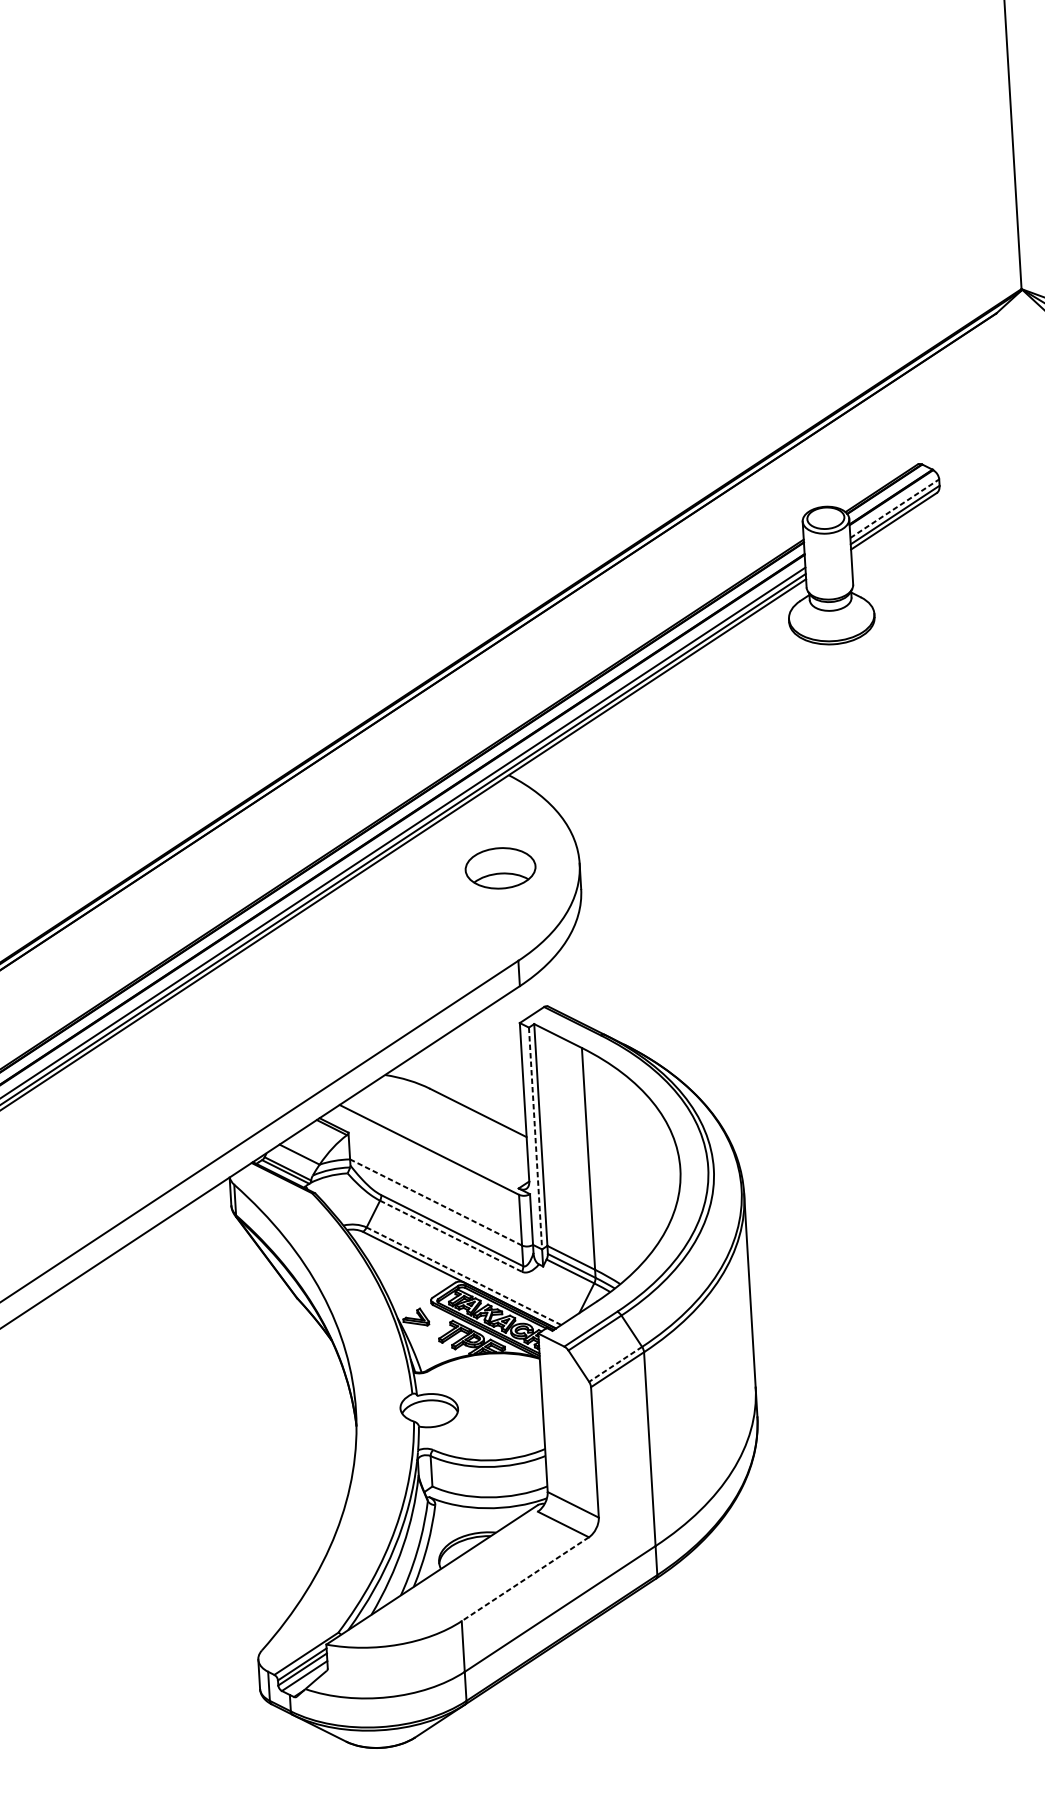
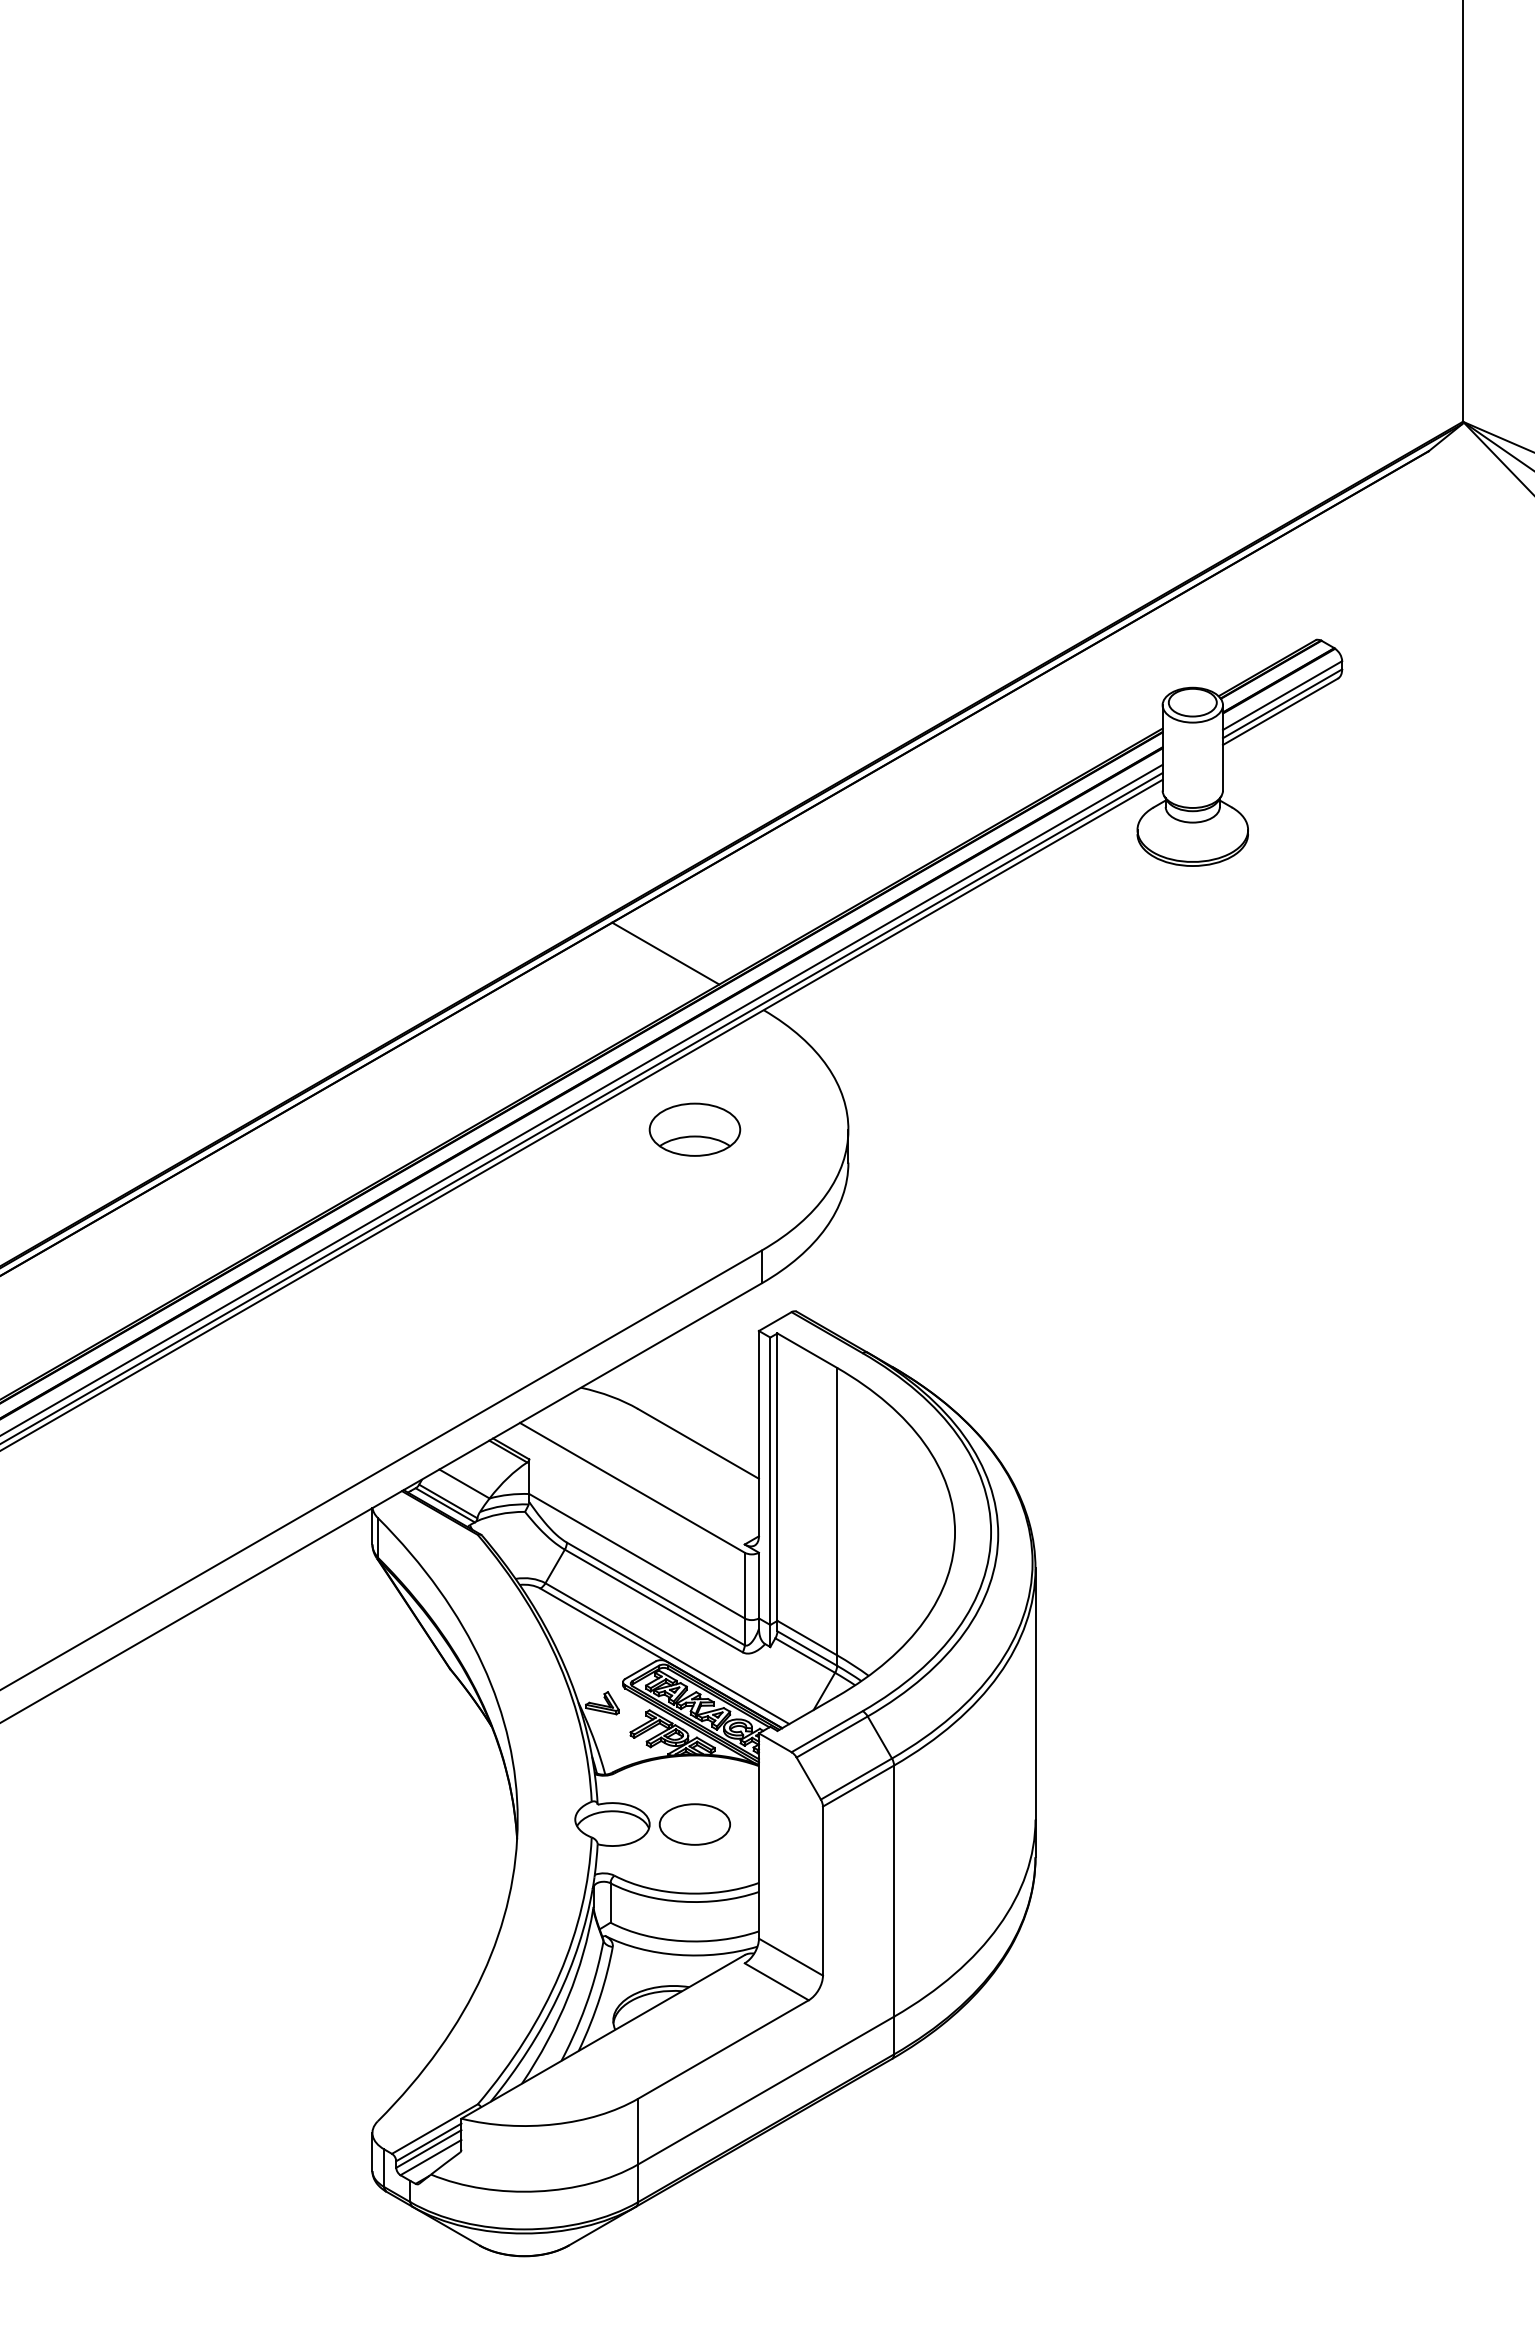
line: (894, 508) -> (1282, 695), dashed -> solid
line: (430, 736) -> (665, 953), added
part: (500, 868) -> (694, 1129), moved
line: (535, 1138) -> (770, 1481), dashed -> solid
line: (435, 1201) -> (636, 1555), dashed -> solid
line: (450, 1235) -> (653, 1600), dashed -> solid
line: (464, 1276) -> (667, 1653), dashed -> solid
line: (615, 1364) -> (856, 1779), dashed -> solid
part: (492, 1406) -> (694, 1824), added
line: (525, 1579) -> (723, 2049), dashed -> solid

